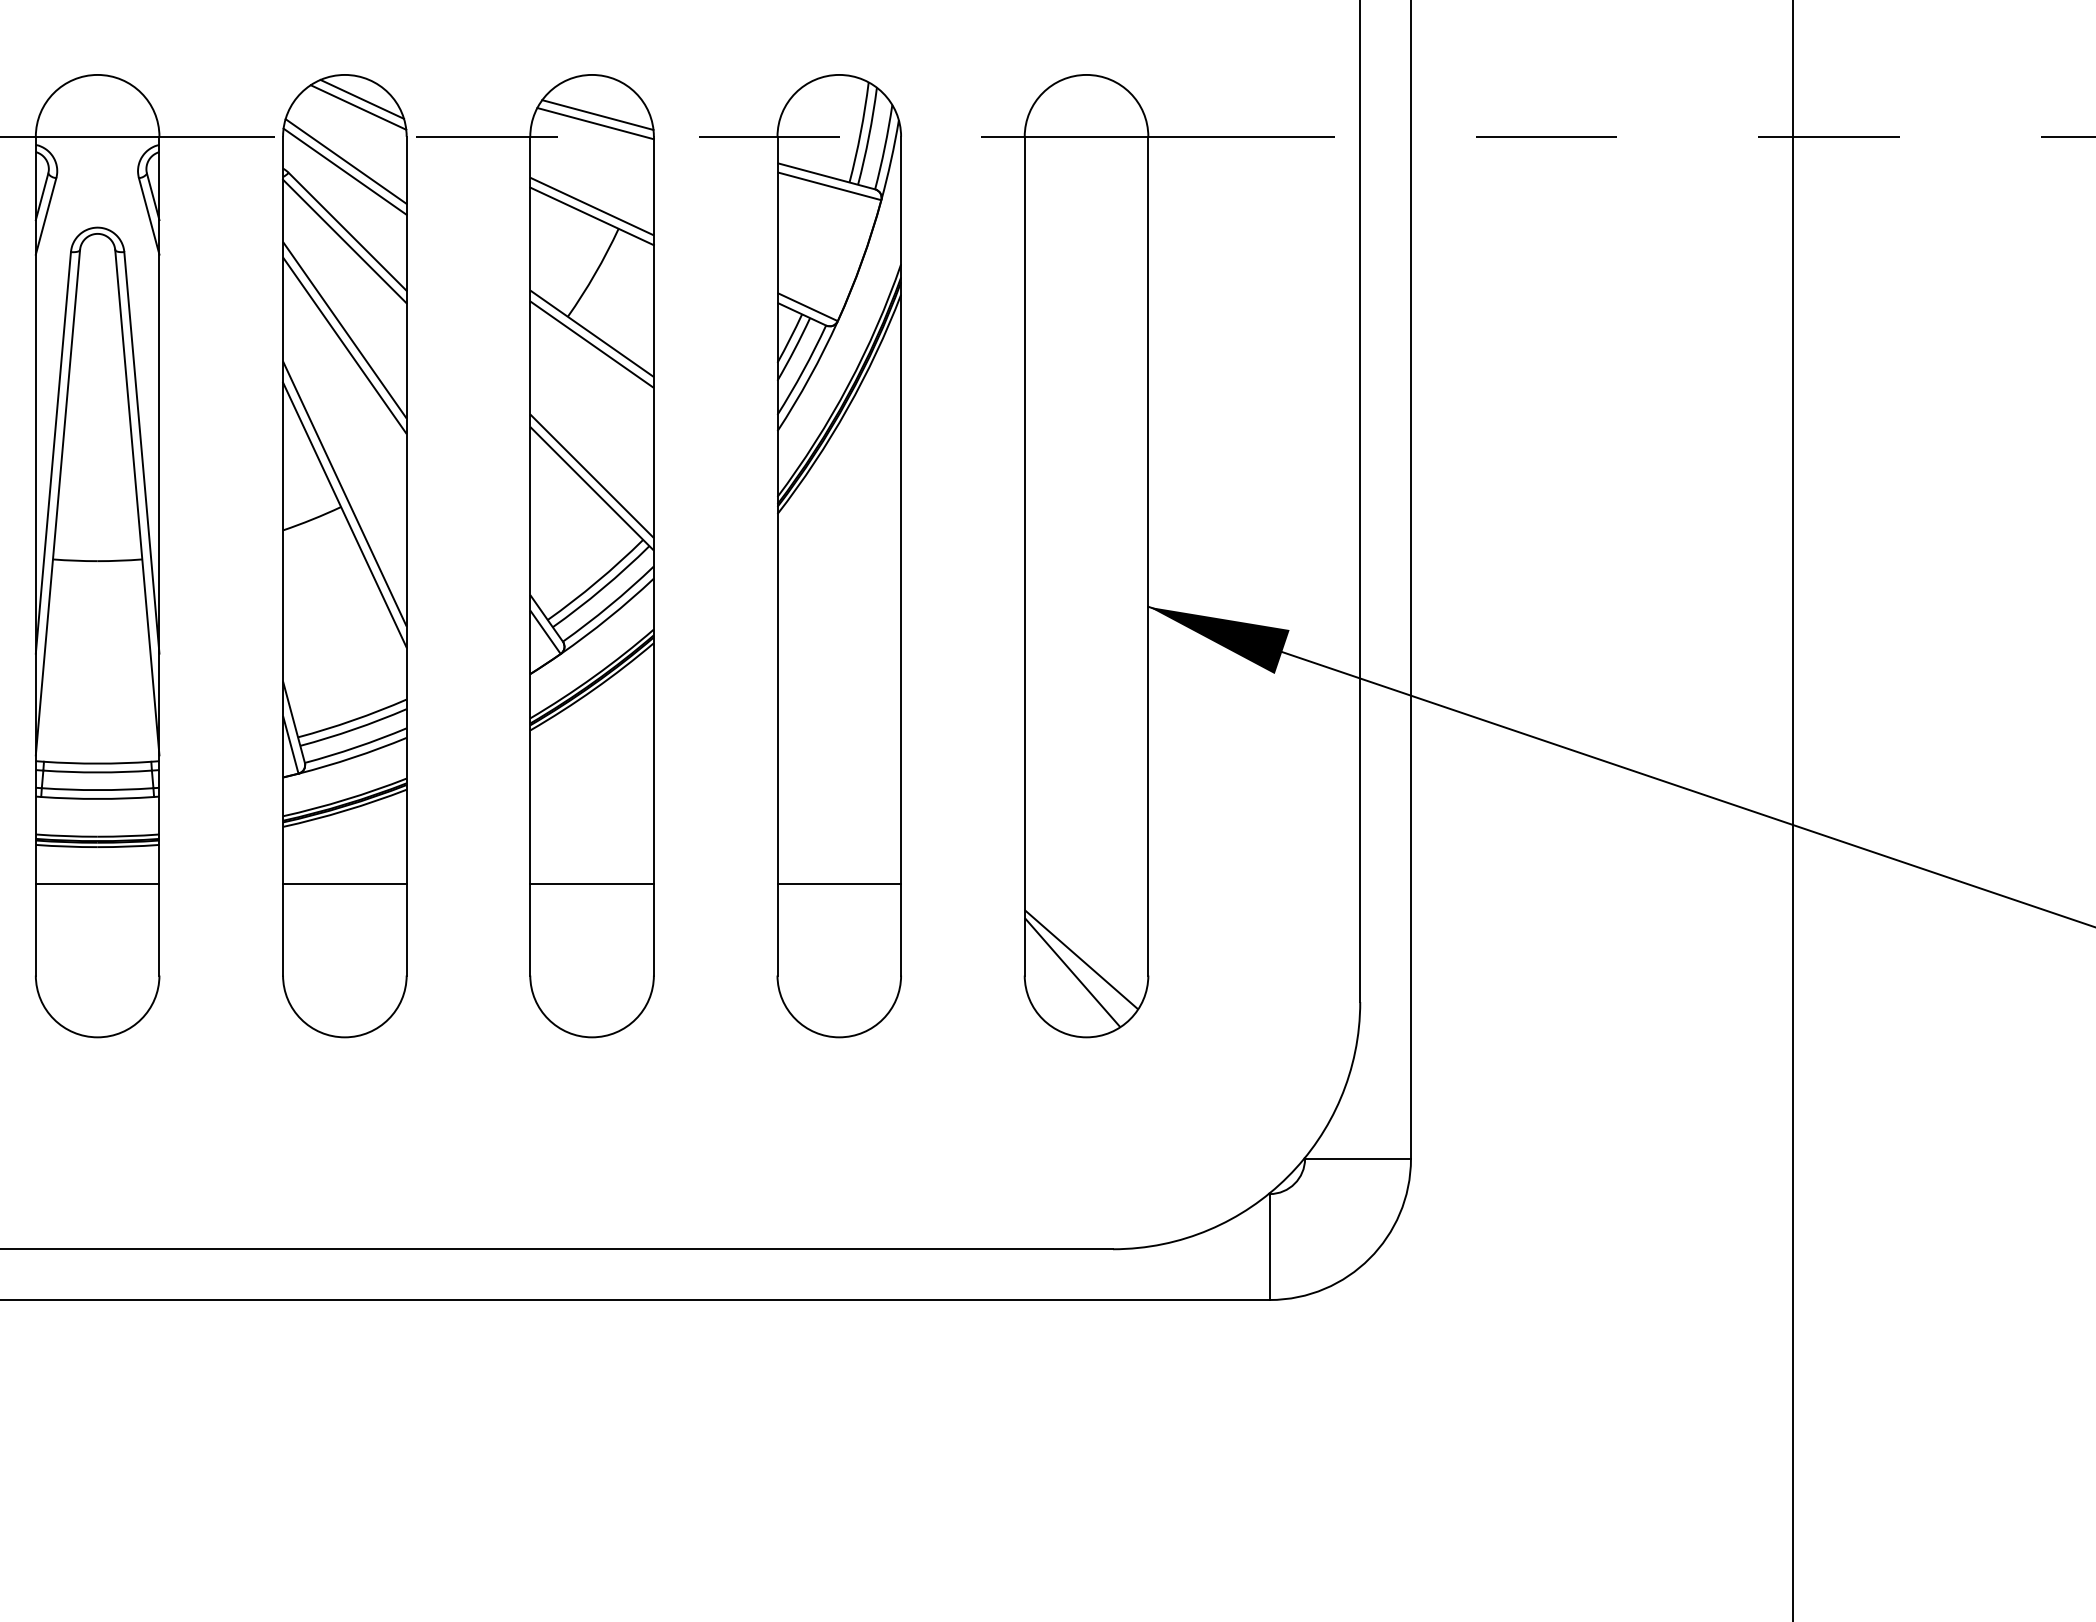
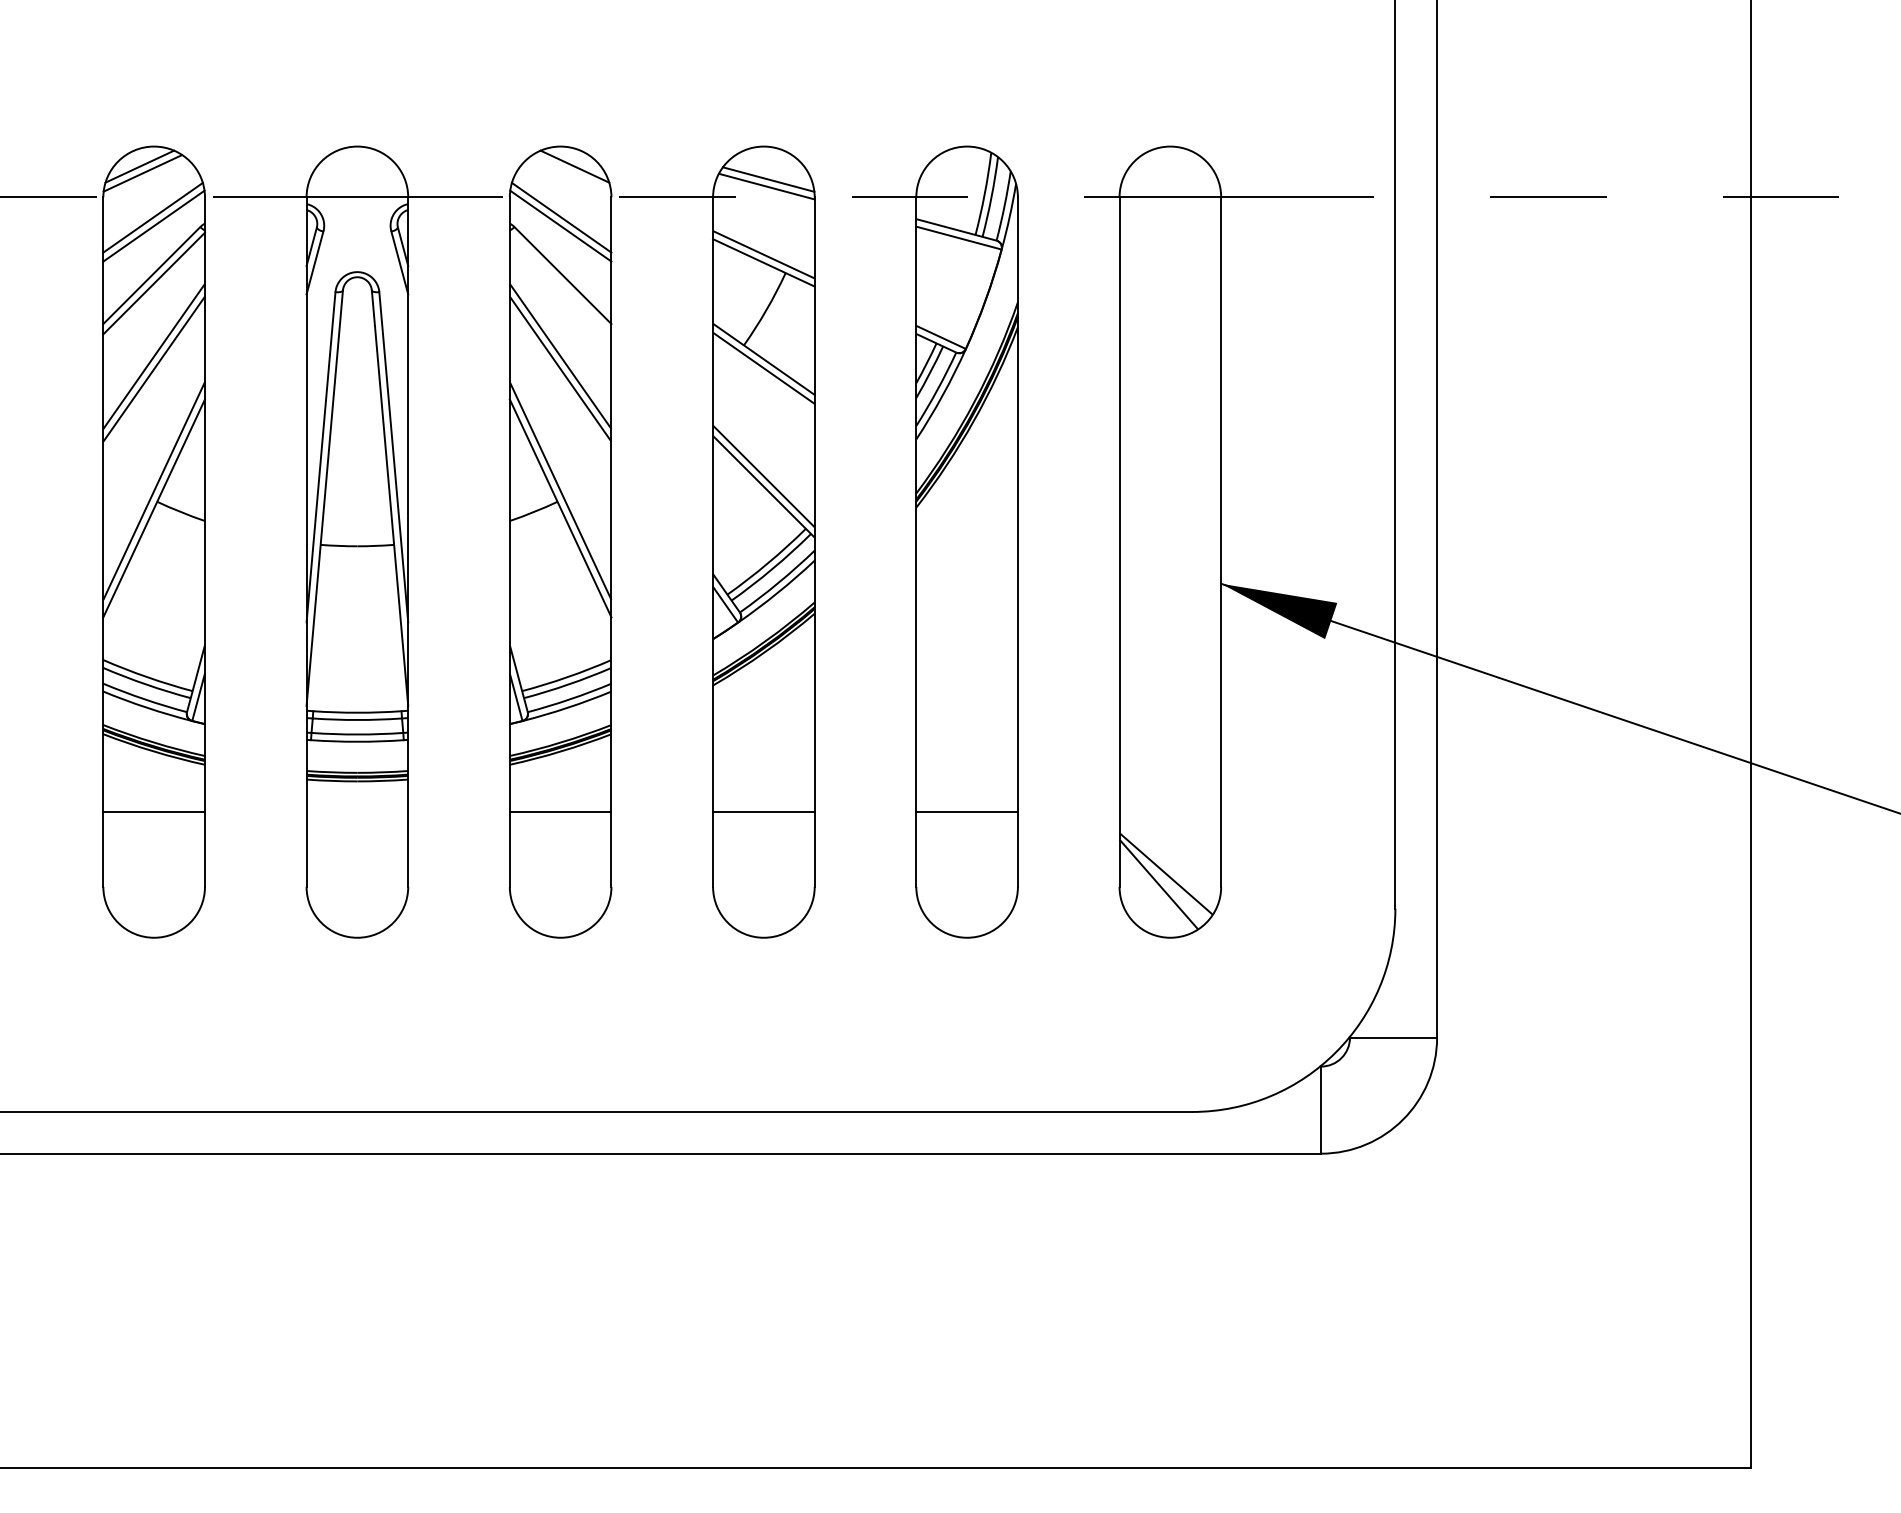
line: (358, 107) -> (571, 173), removed
line: (344, 241) -> (560, 283), removed
line: (97, 884) -> (357, 812), removed

